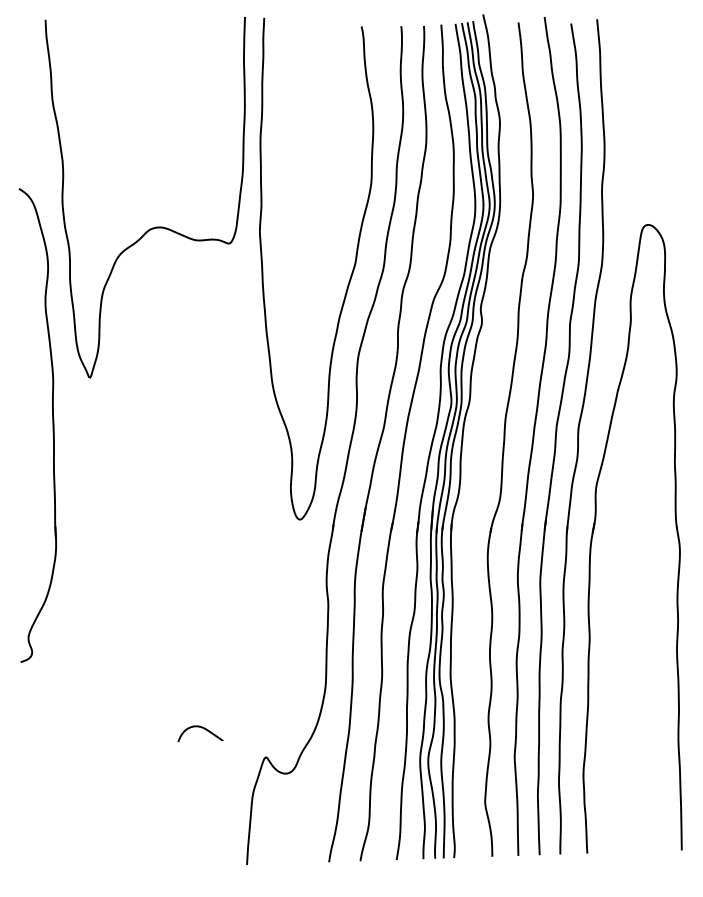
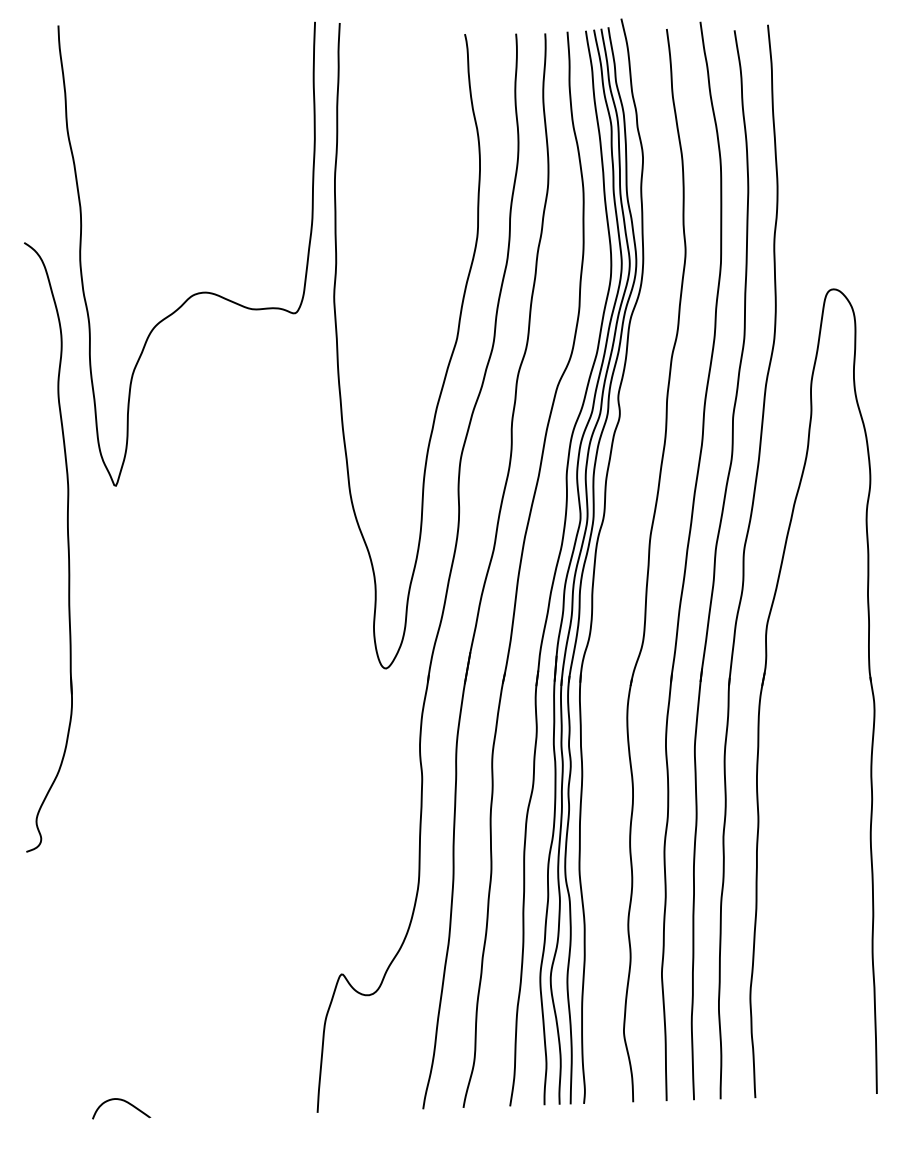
curve: (201, 728) -> (122, 1101), moved

